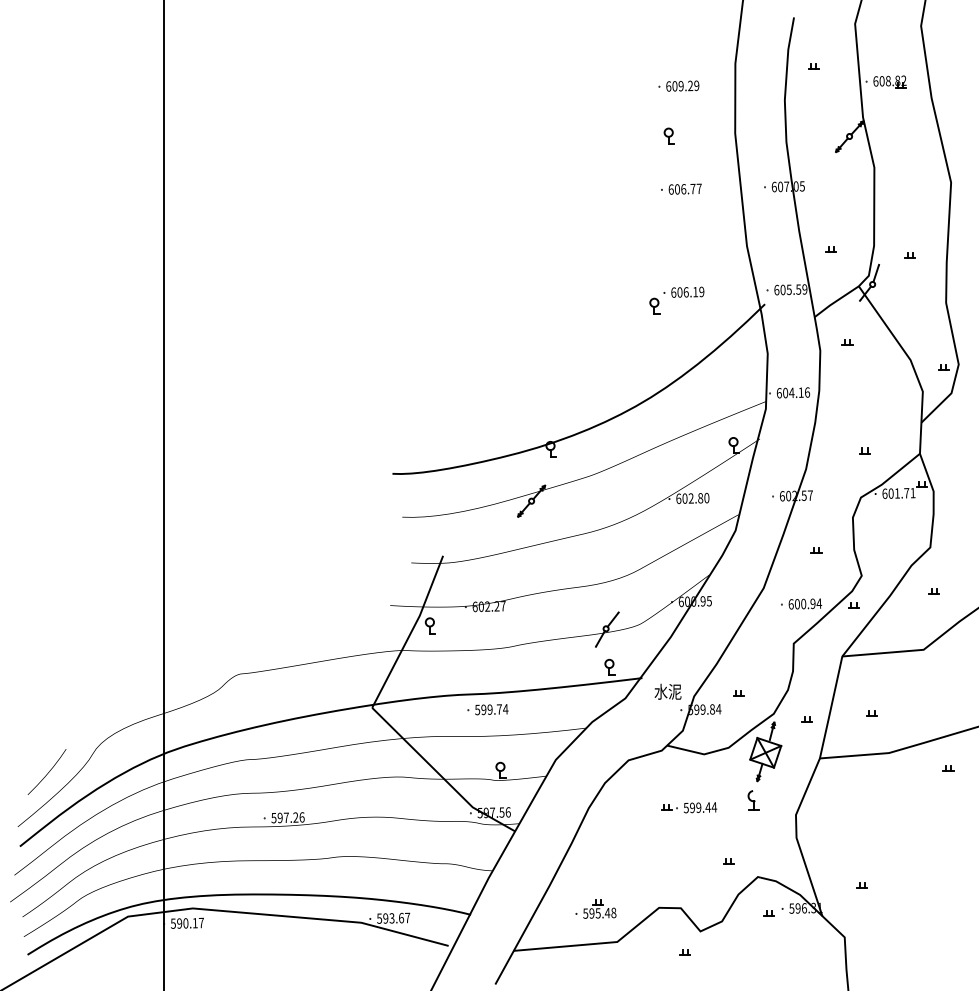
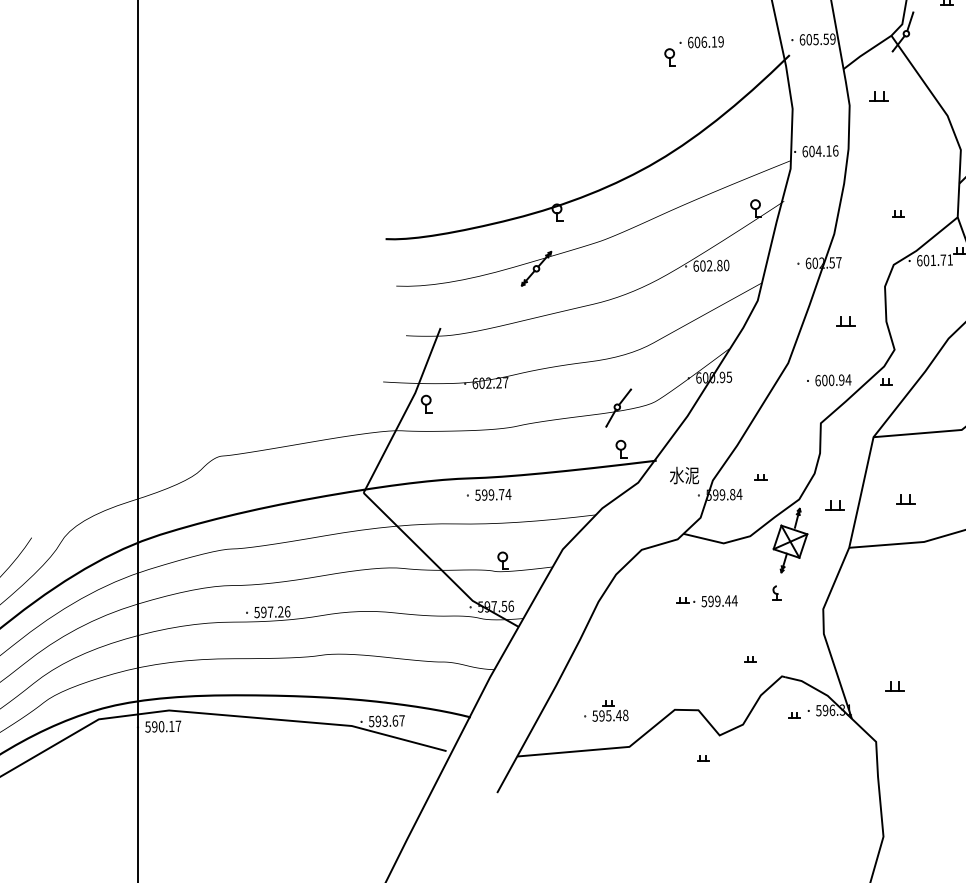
part: (847, 342) -> (879, 96), size x1.6
part: (816, 550) -> (845, 322), size x1.6
part: (871, 713) -> (905, 499), size x1.6
part: (806, 719) -> (834, 505), size x1.6
part: (753, 800) -> (777, 593), size x0.7
part: (861, 885) -> (894, 685), size x1.6

